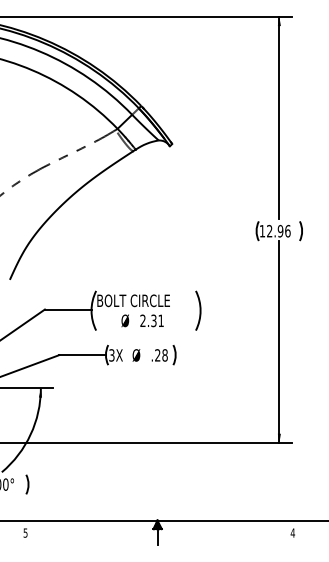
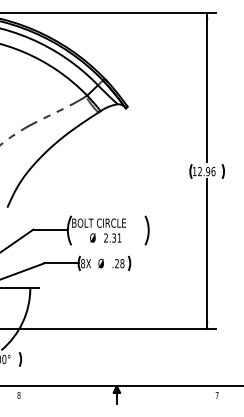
text: (111, 355) -> (82, 263), 3X -> 8X
text: (25, 532) -> (18, 394), 5 -> 8
text: (292, 532) -> (216, 394), 4 -> 7

